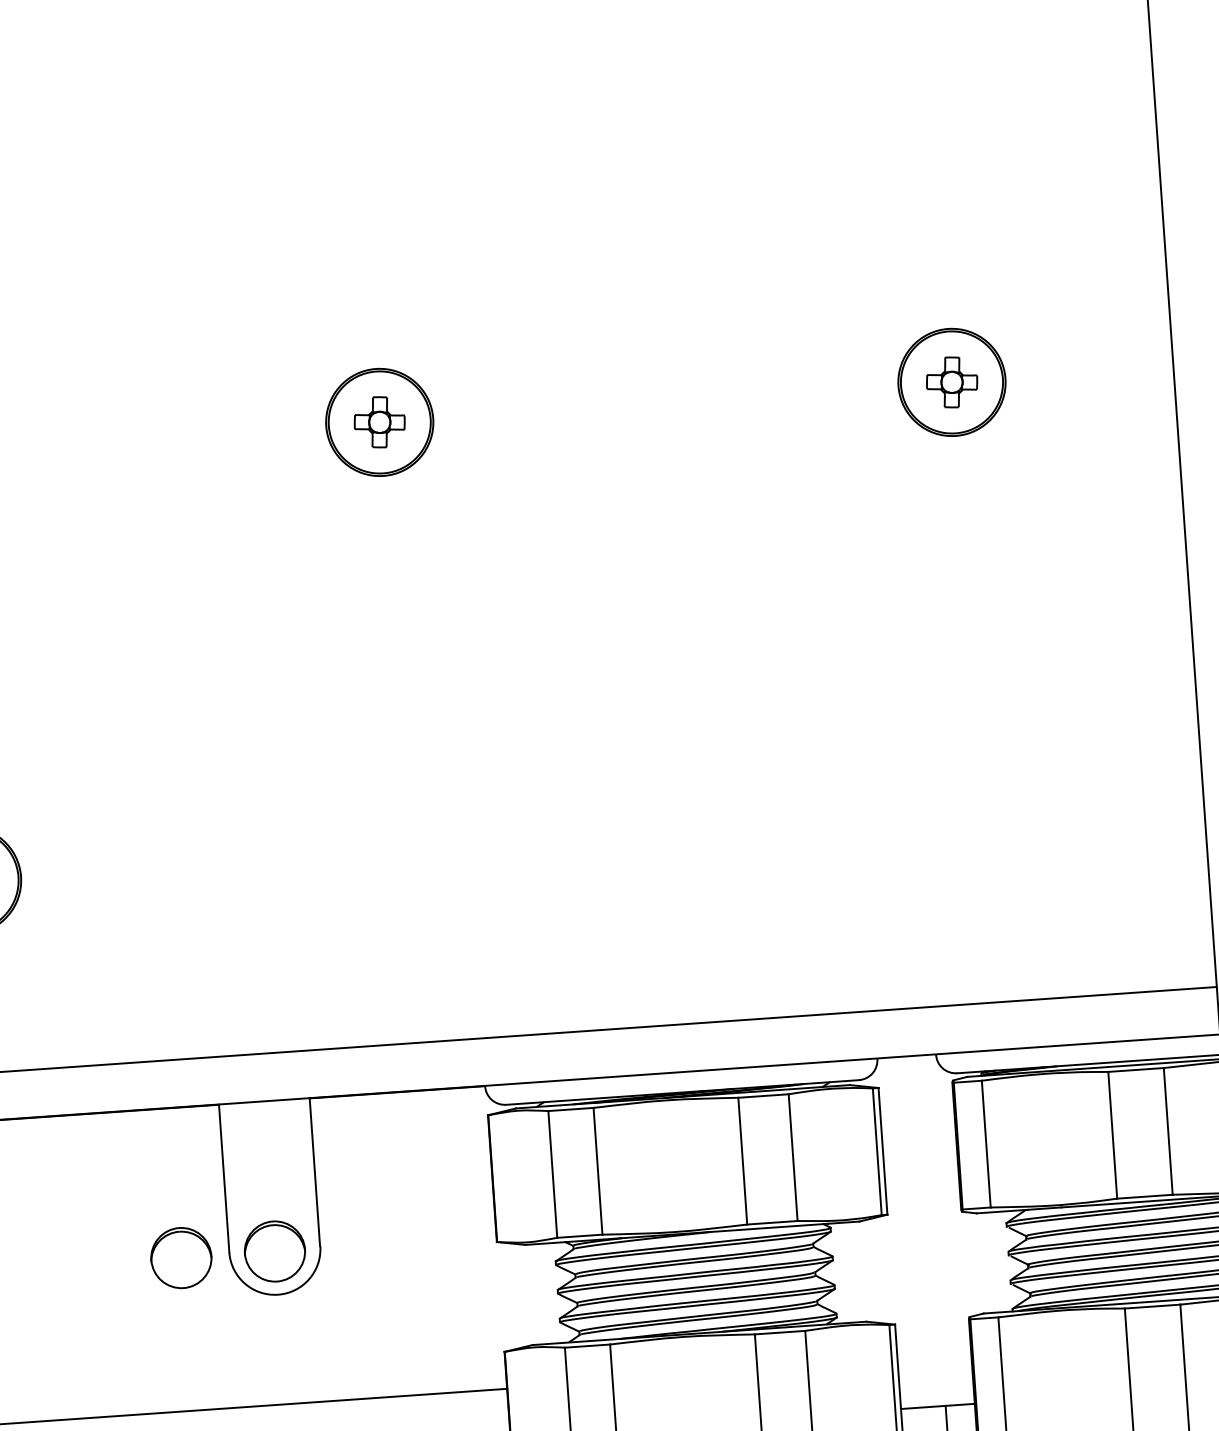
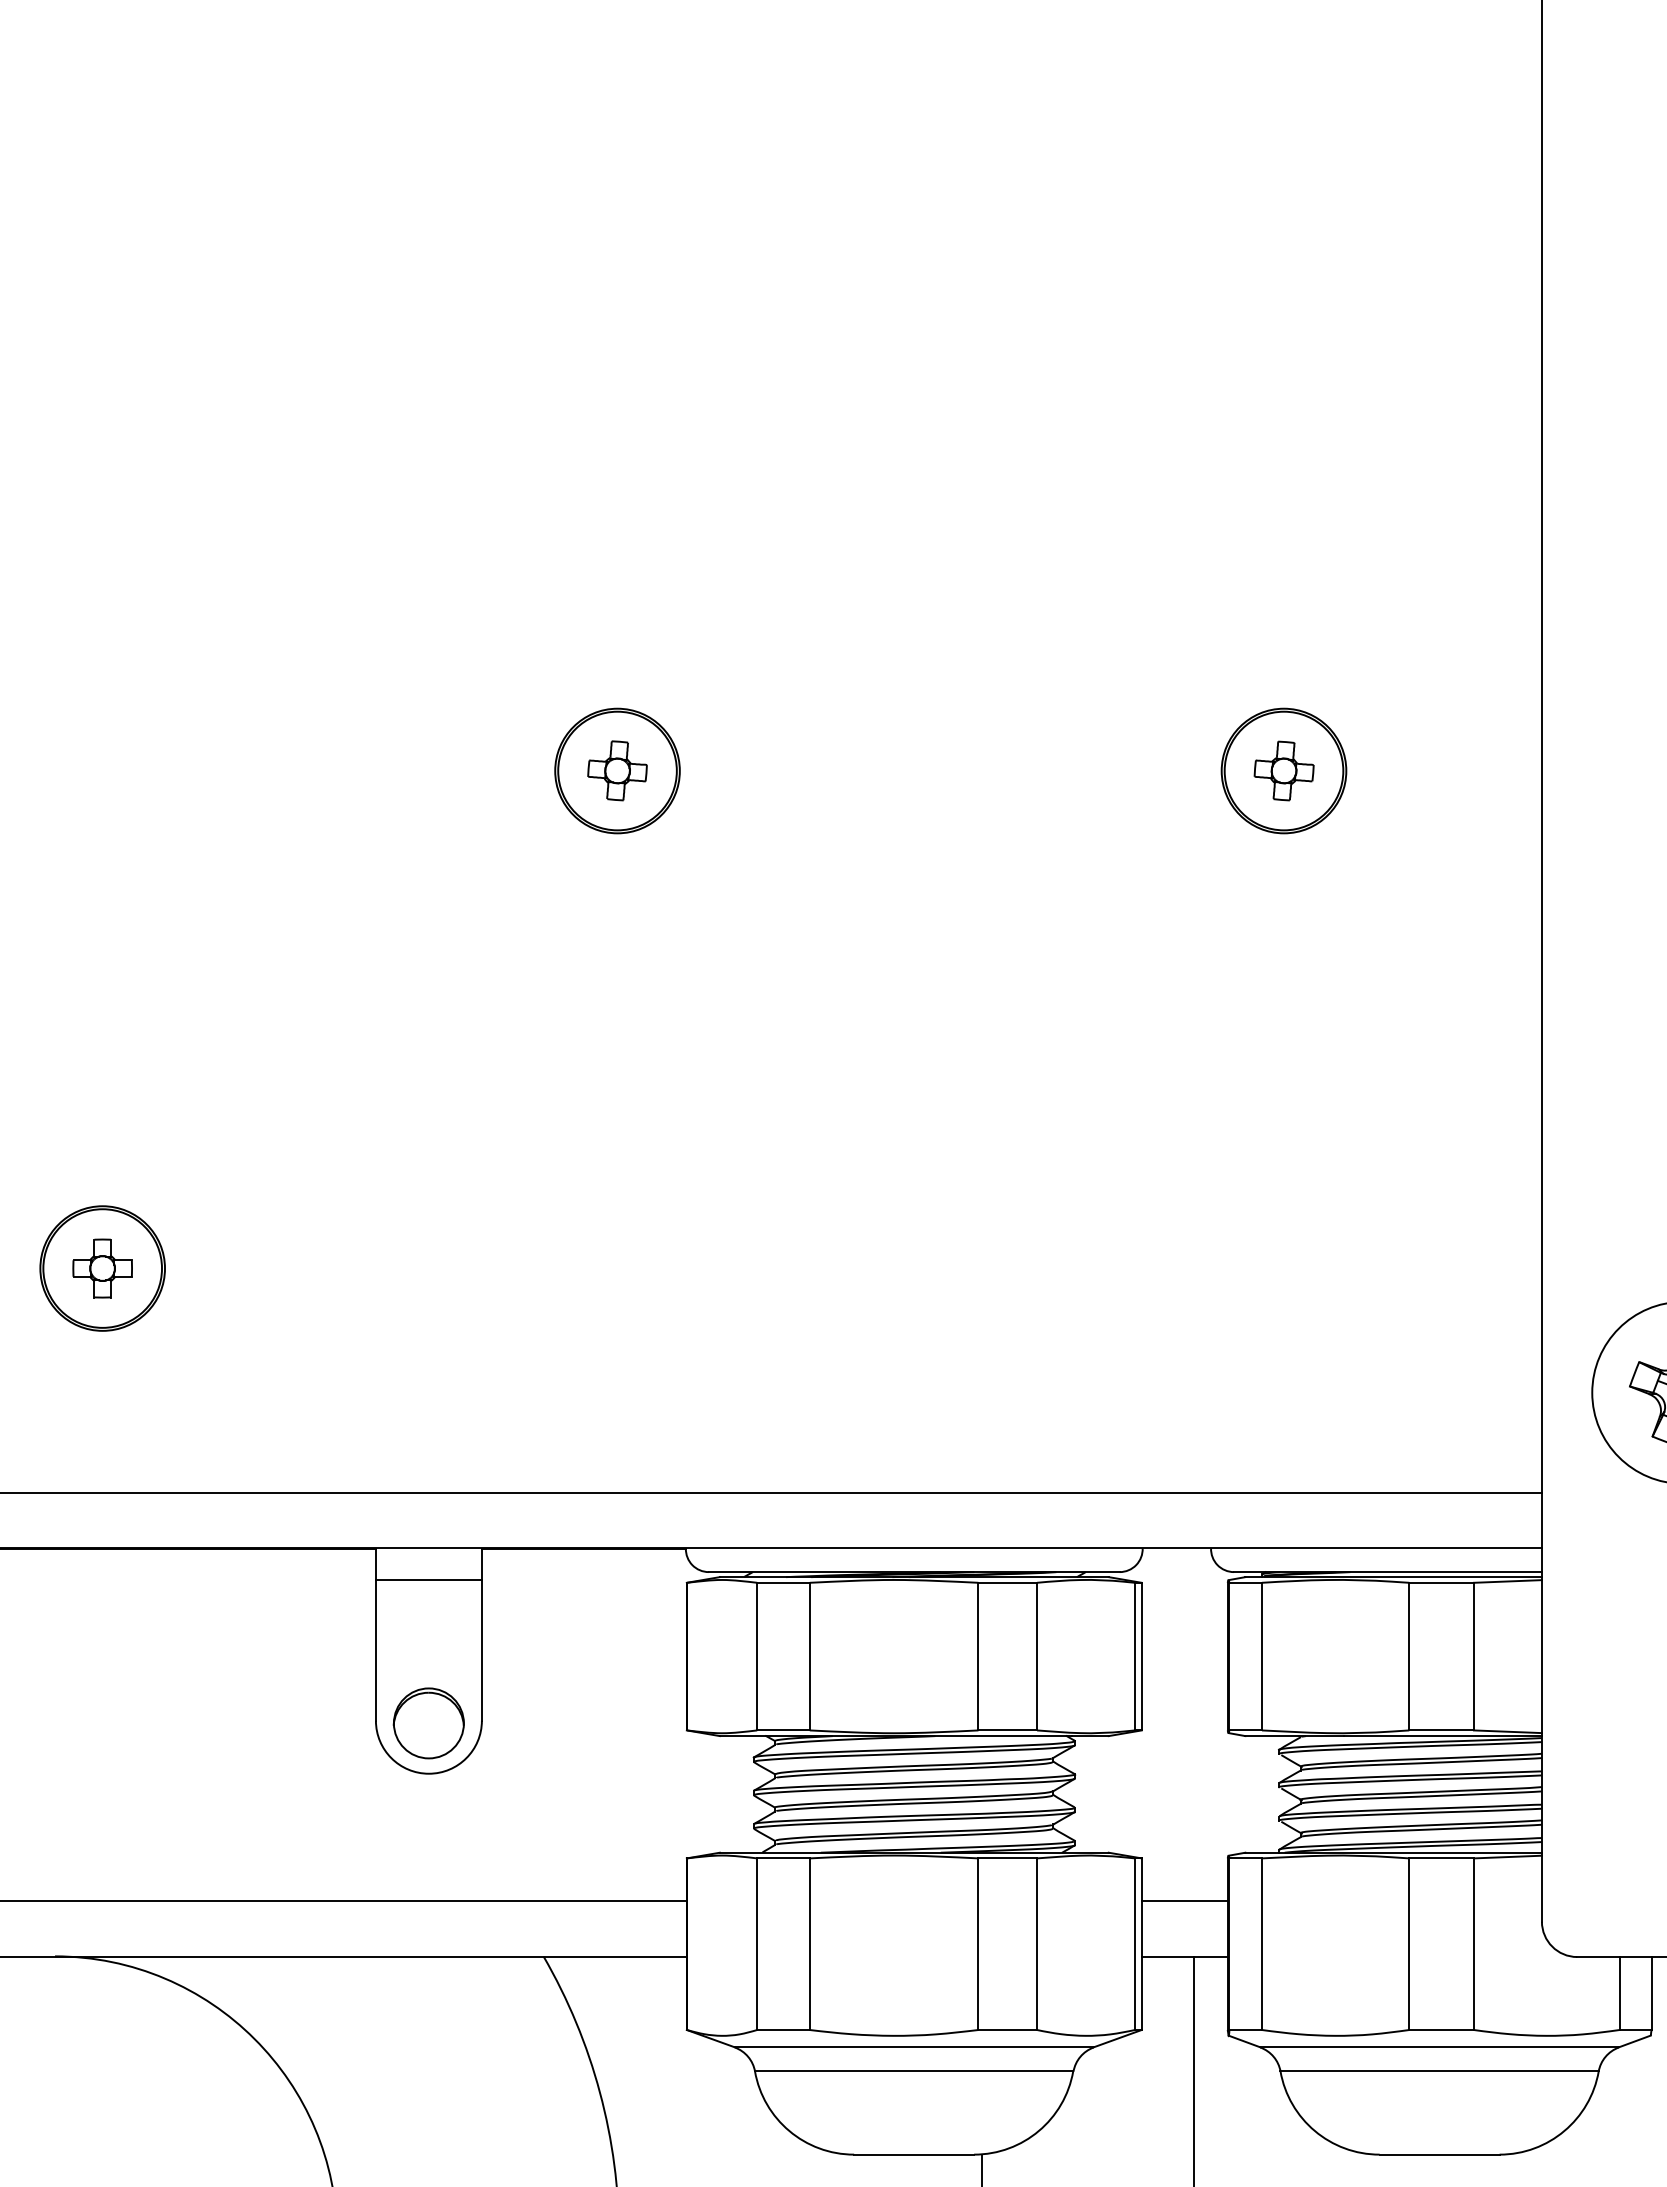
line: (266, 1128) -> (428, 1580), added
part: (181, 1258) -> (319, 1723), removed
line: (934, 1359) -> (1184, 1901), added

